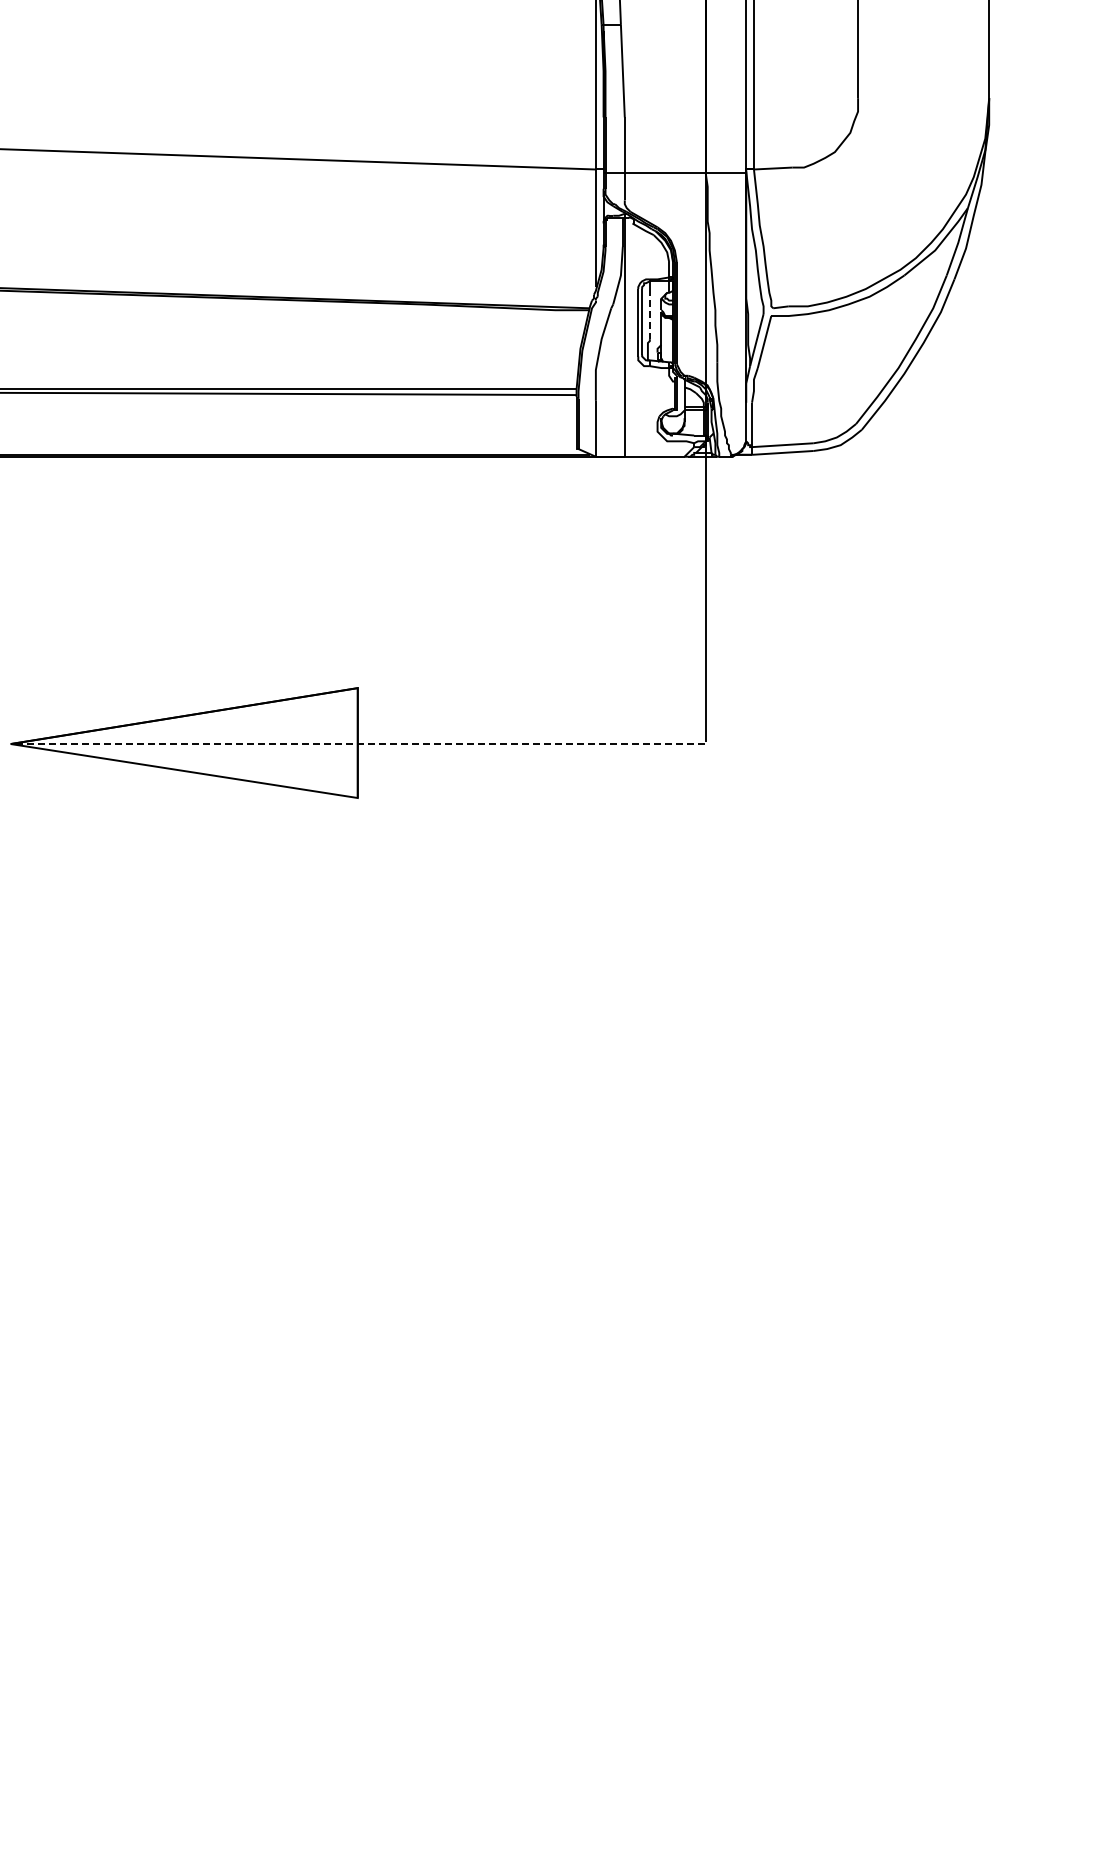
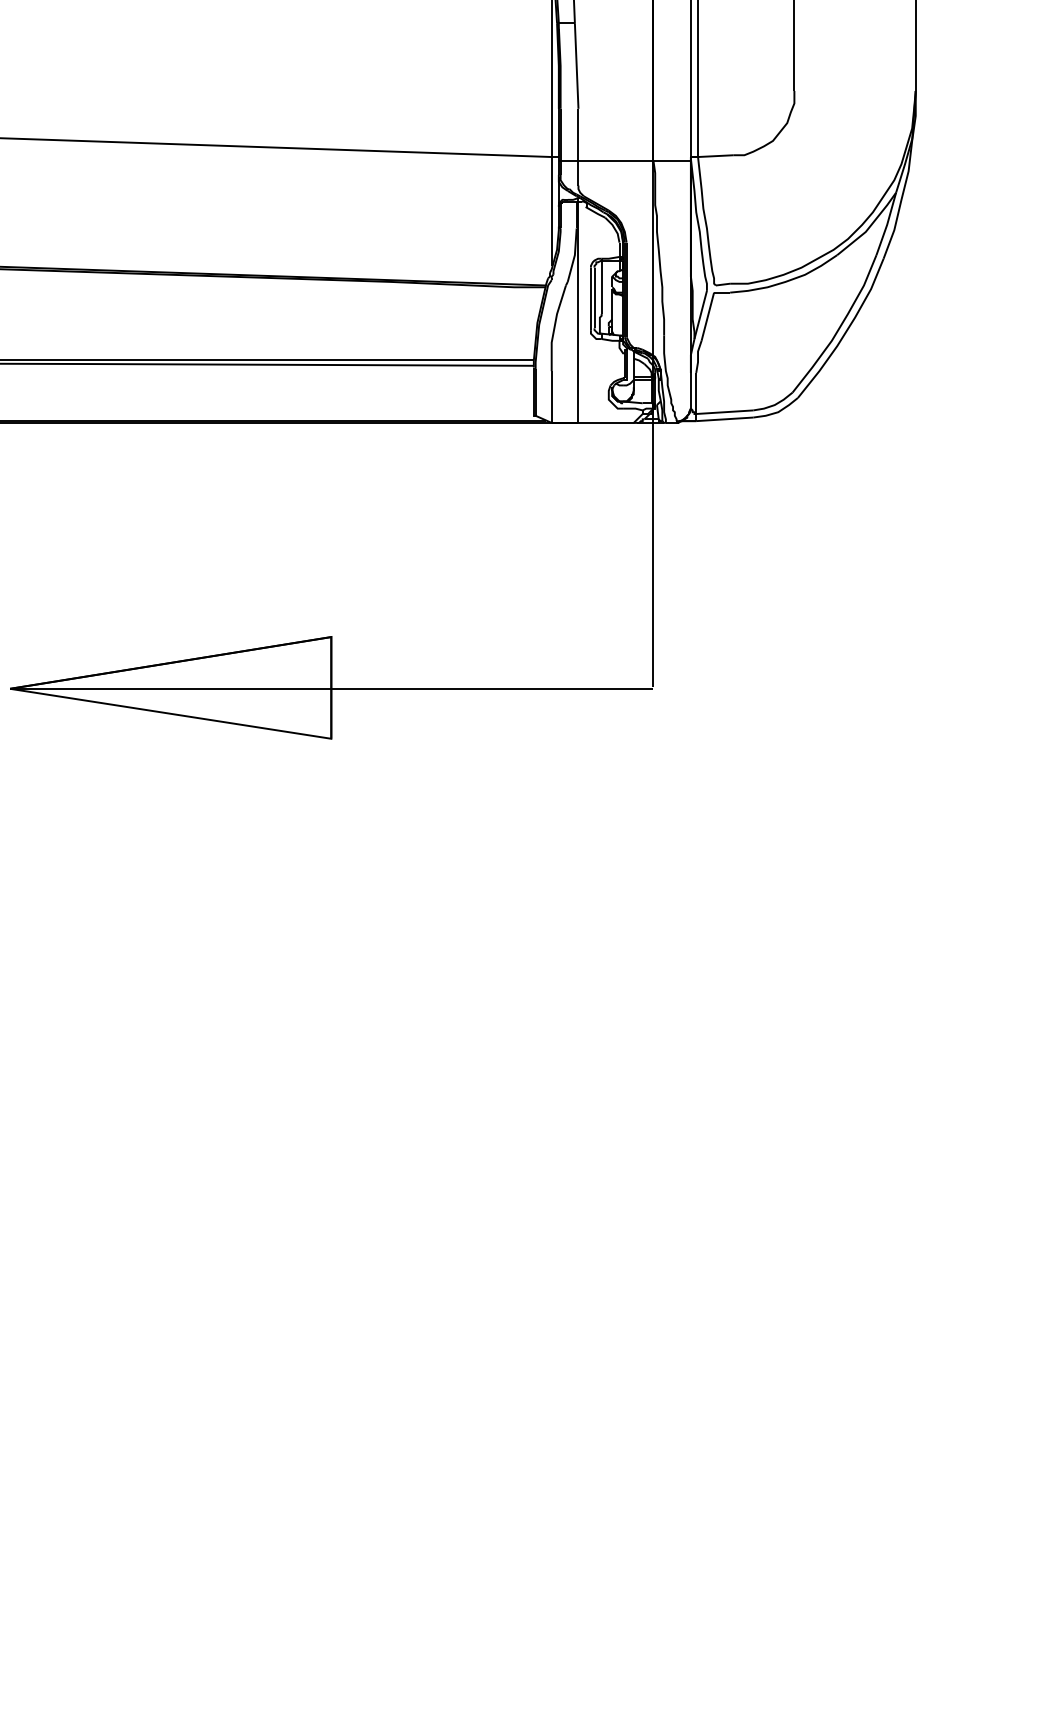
line: (649, 314) -> (601, 291), dashed -> solid
line: (357, 744) -> (331, 689), dashed -> solid

